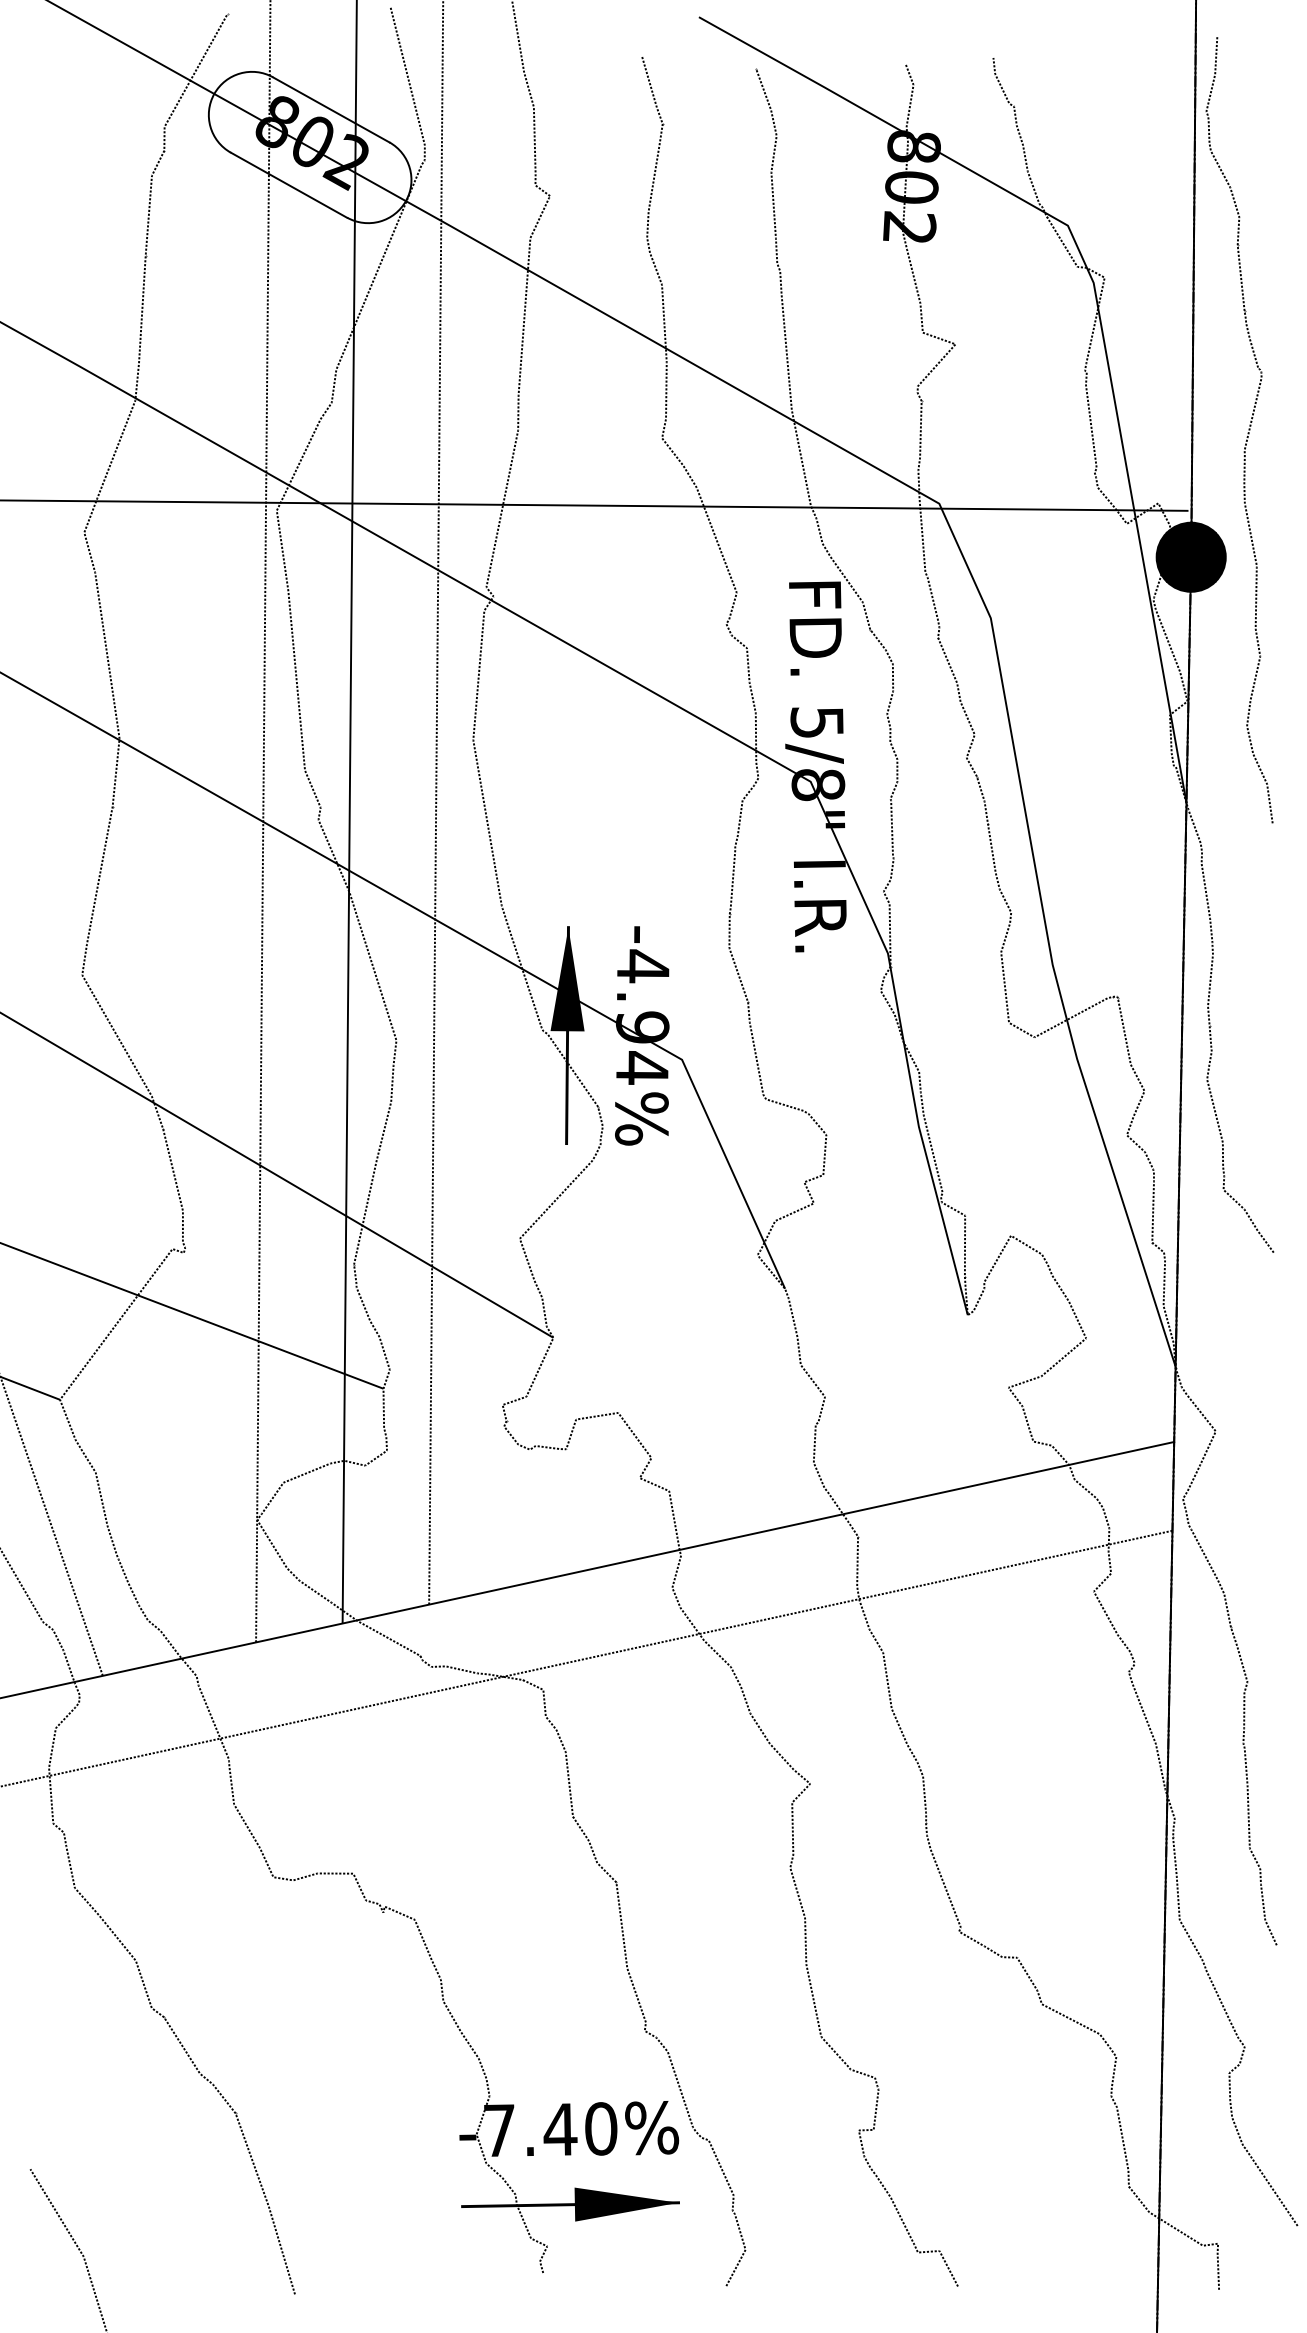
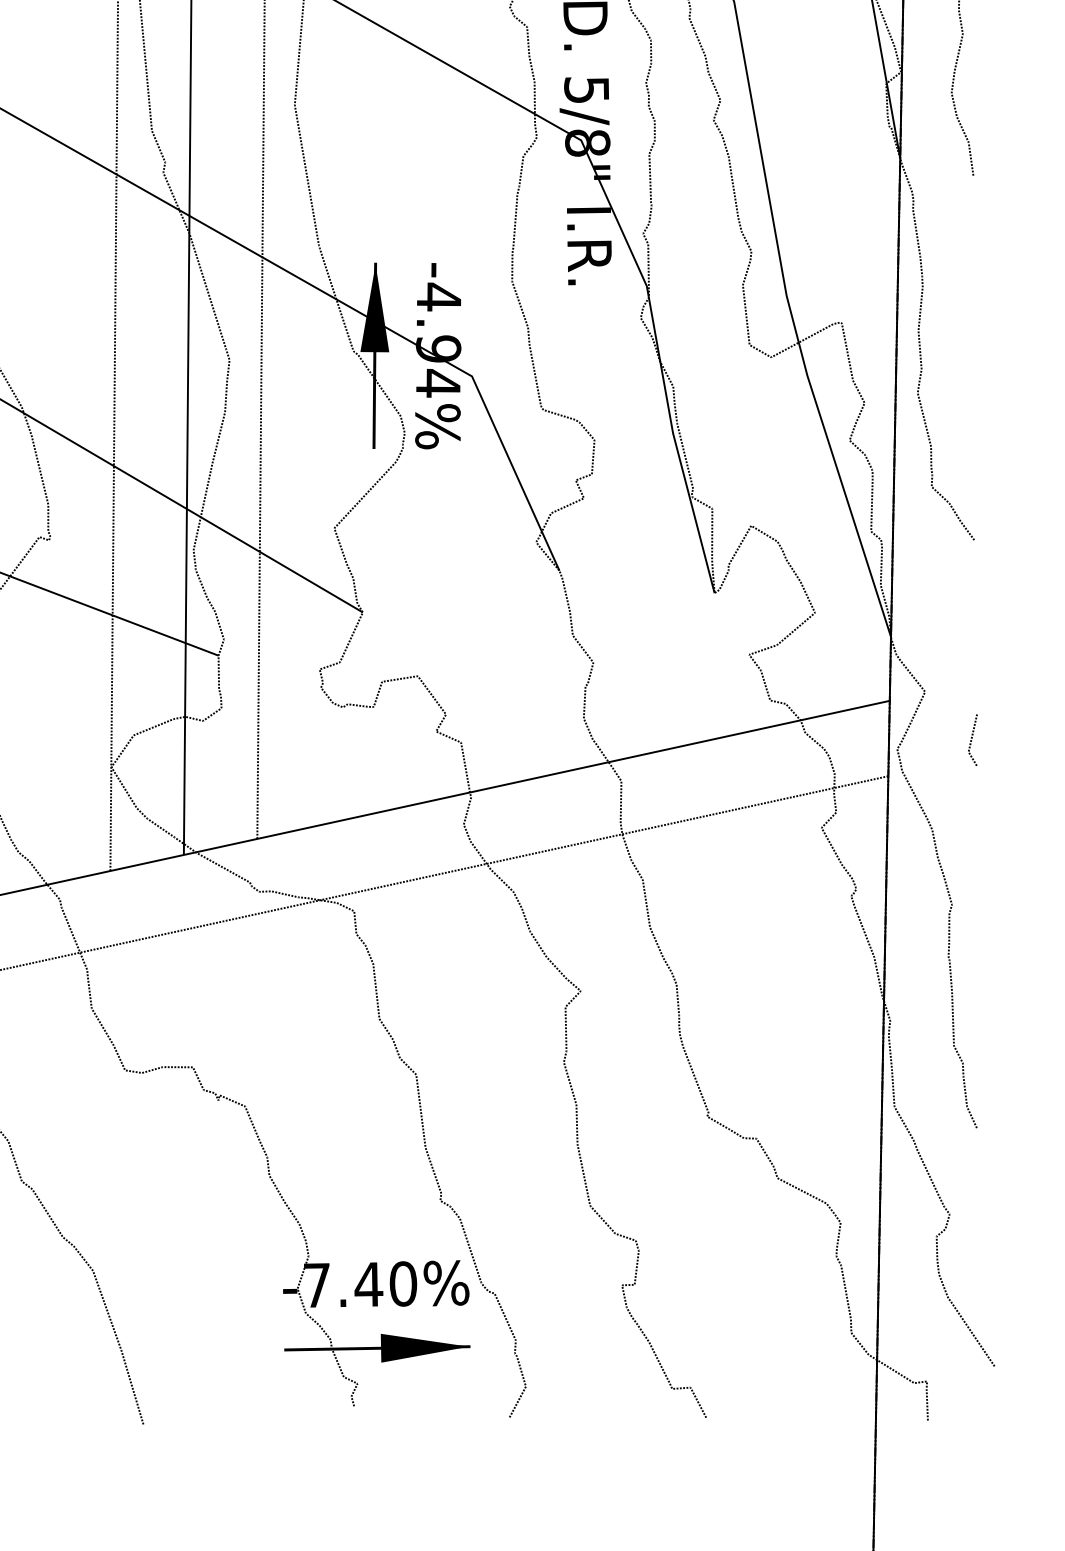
line: (1270, 1488) -> (971, 740), added

